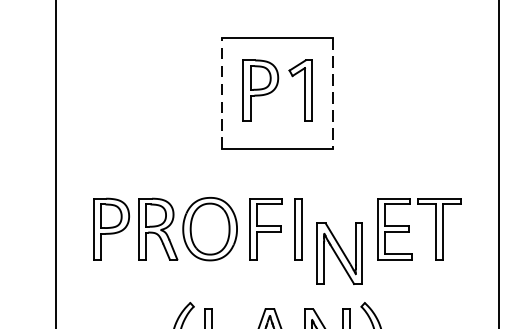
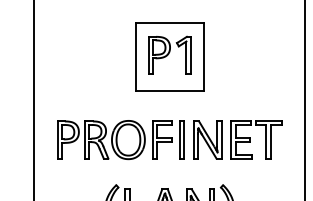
line: (221, 94) -> (135, 57), dashed -> solid
line: (332, 94) -> (203, 57), dashed -> solid
part: (339, 252) -> (207, 139), moved

